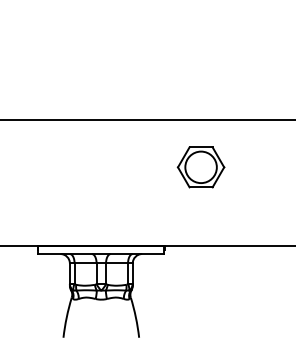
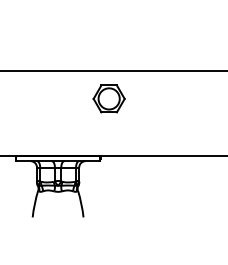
part: (200, 166) -> (108, 98), moved

